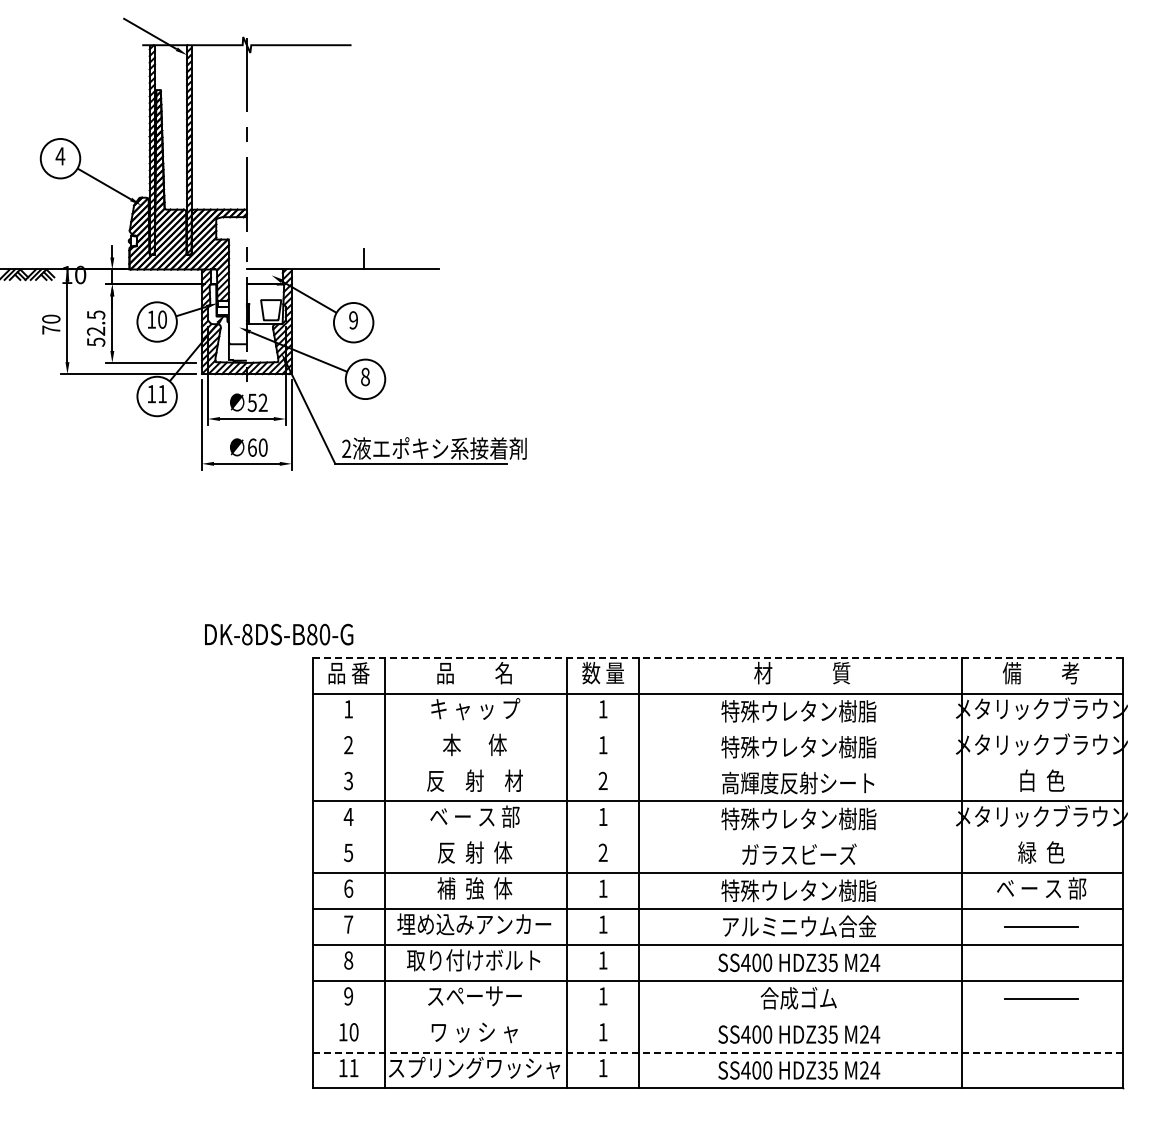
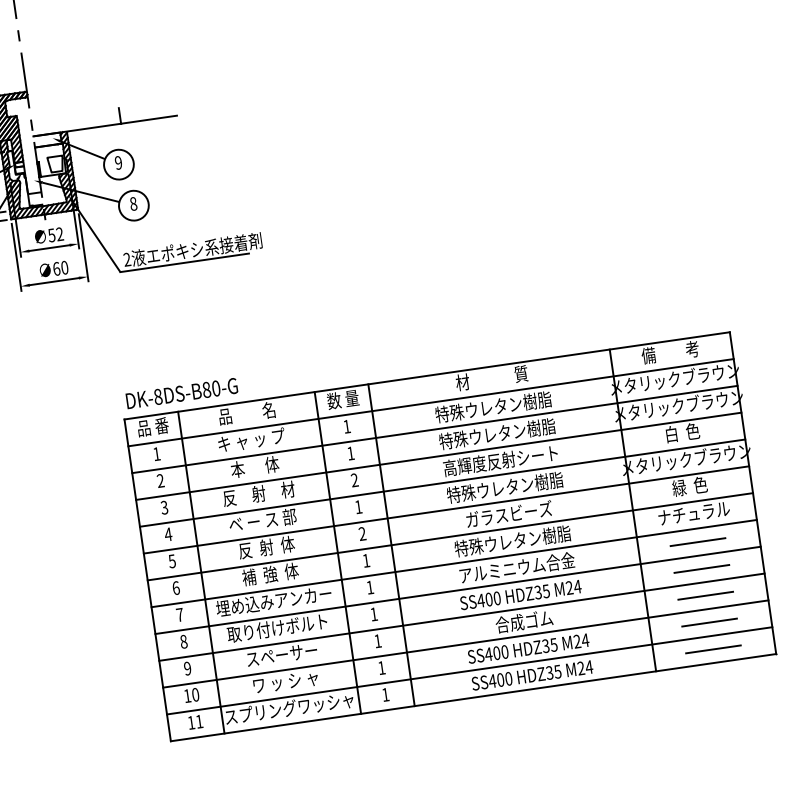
text: (279, 634) -> (182, 393), moved
line: (717, 657) -> (426, 375), dashed -> solid
line: (717, 729) -> (434, 429), added
line: (717, 765) -> (438, 456), added
line: (717, 837) -> (446, 510), added
text: (1041, 888) -> (693, 513), ベ ー ス 部 -> ナチュラル
line: (1041, 962) -> (701, 568), added
line: (717, 1016) -> (465, 643), added
line: (1041, 1034) -> (709, 622), added
line: (717, 1052) -> (469, 670), dashed -> solid
line: (1041, 1070) -> (713, 649), added

